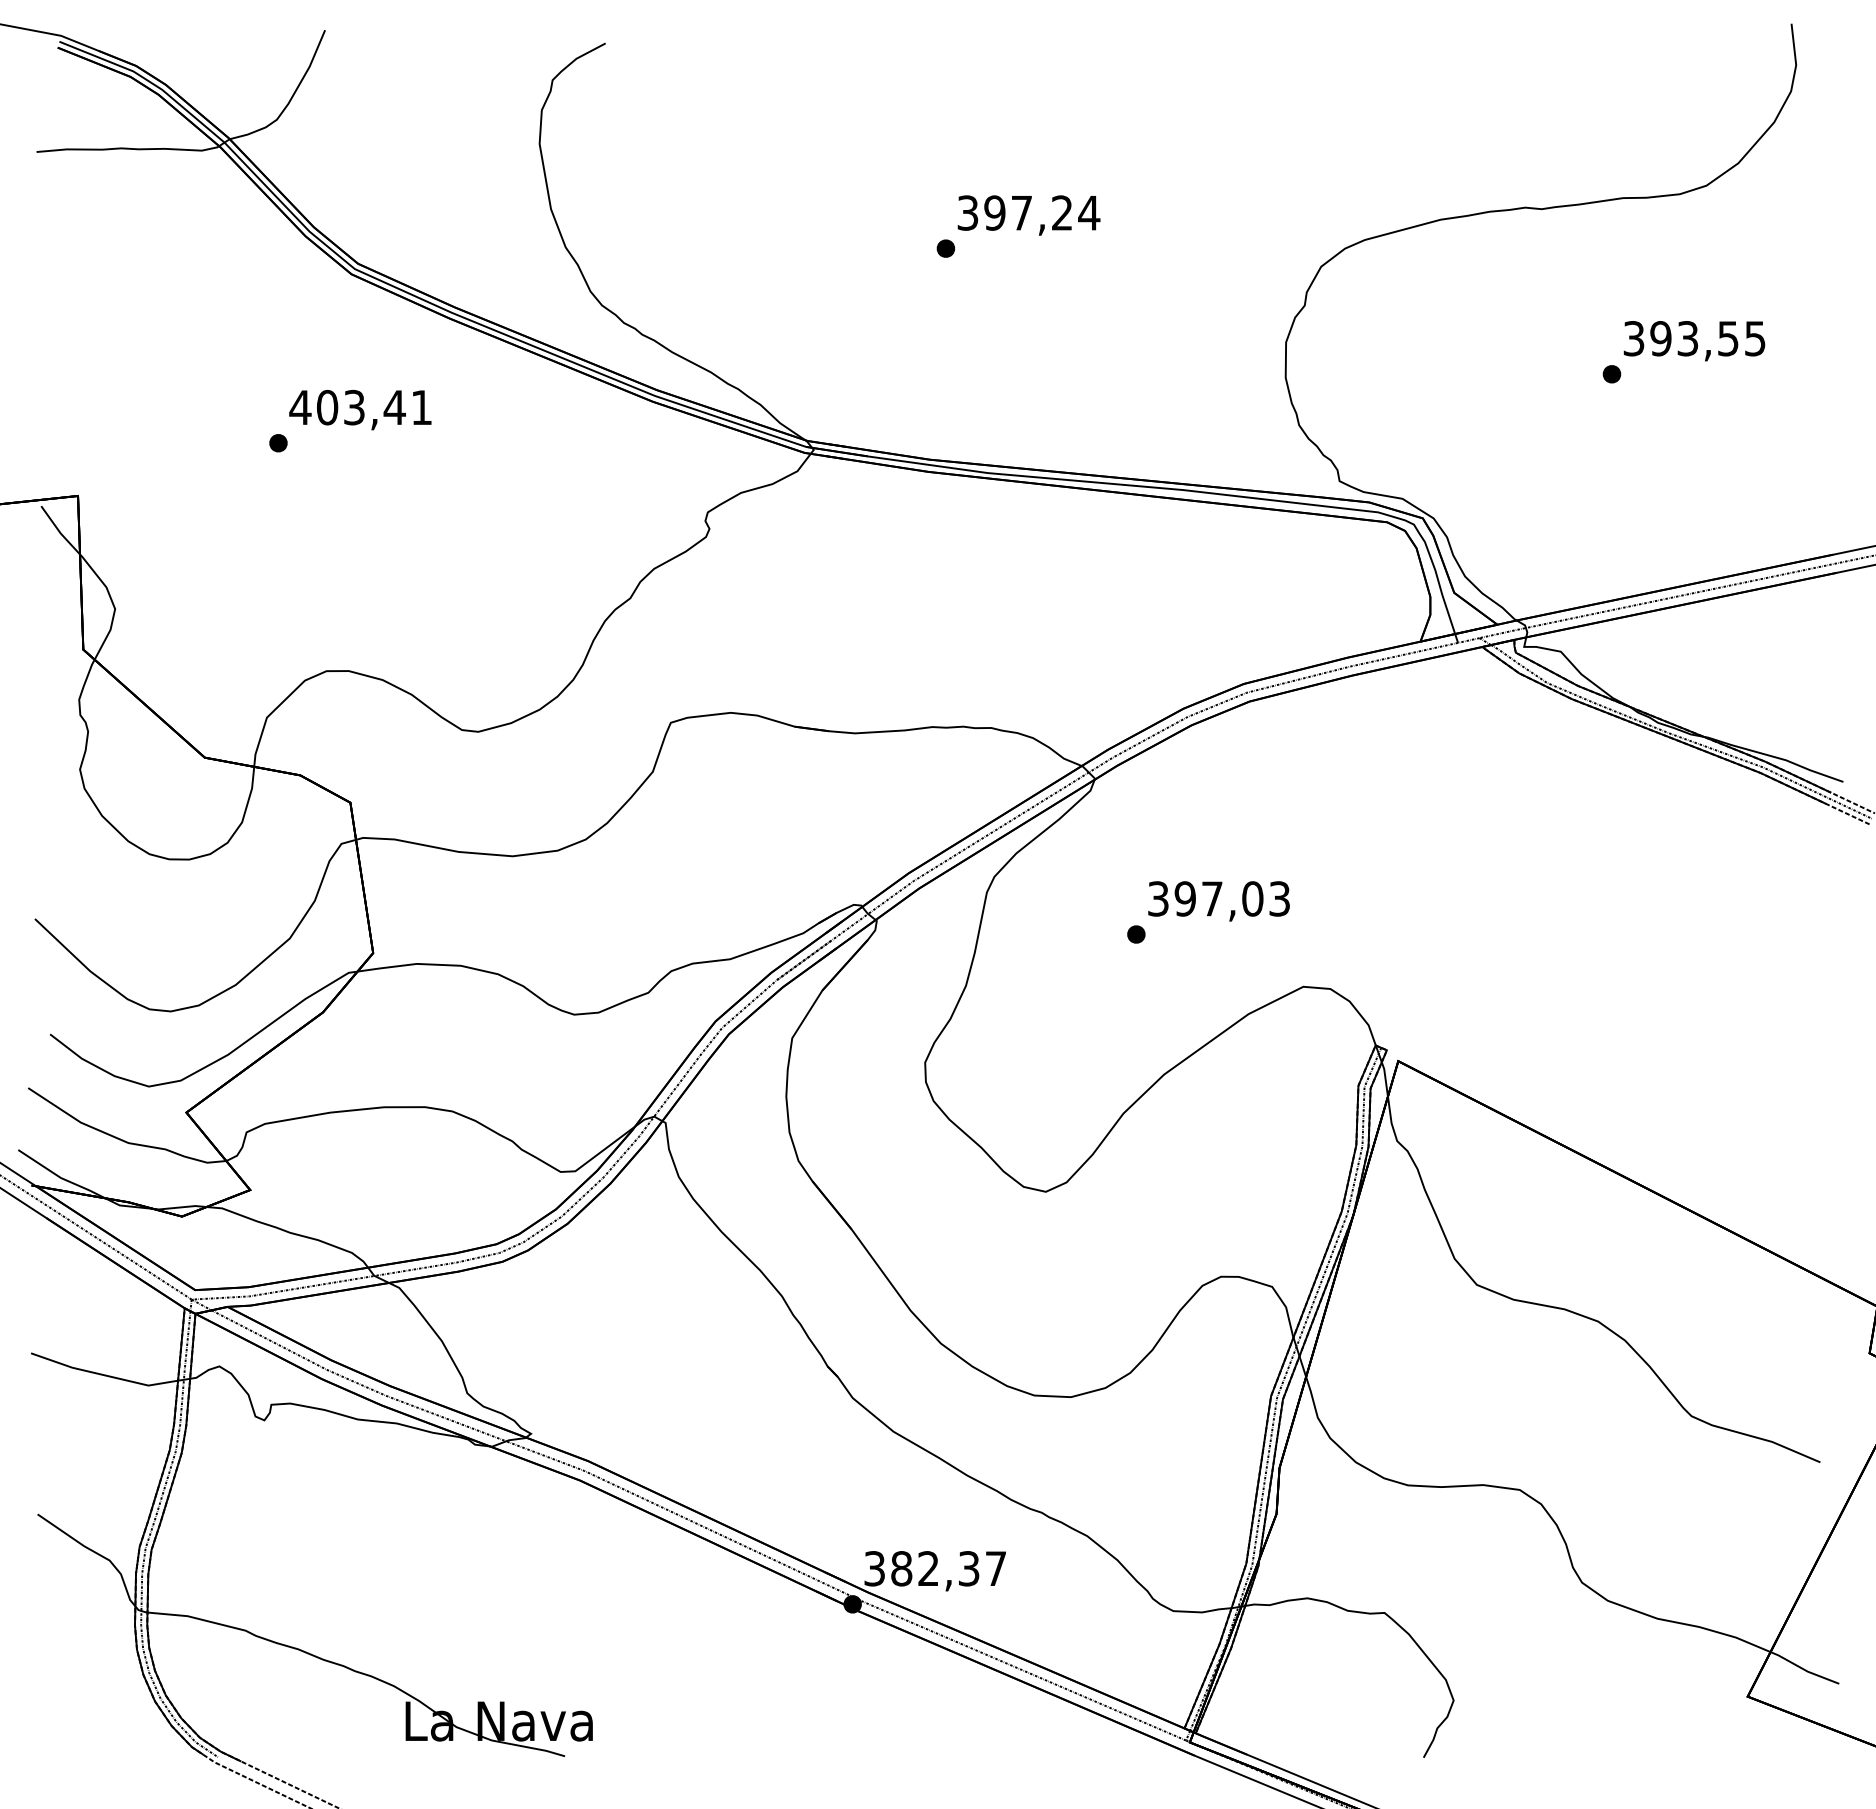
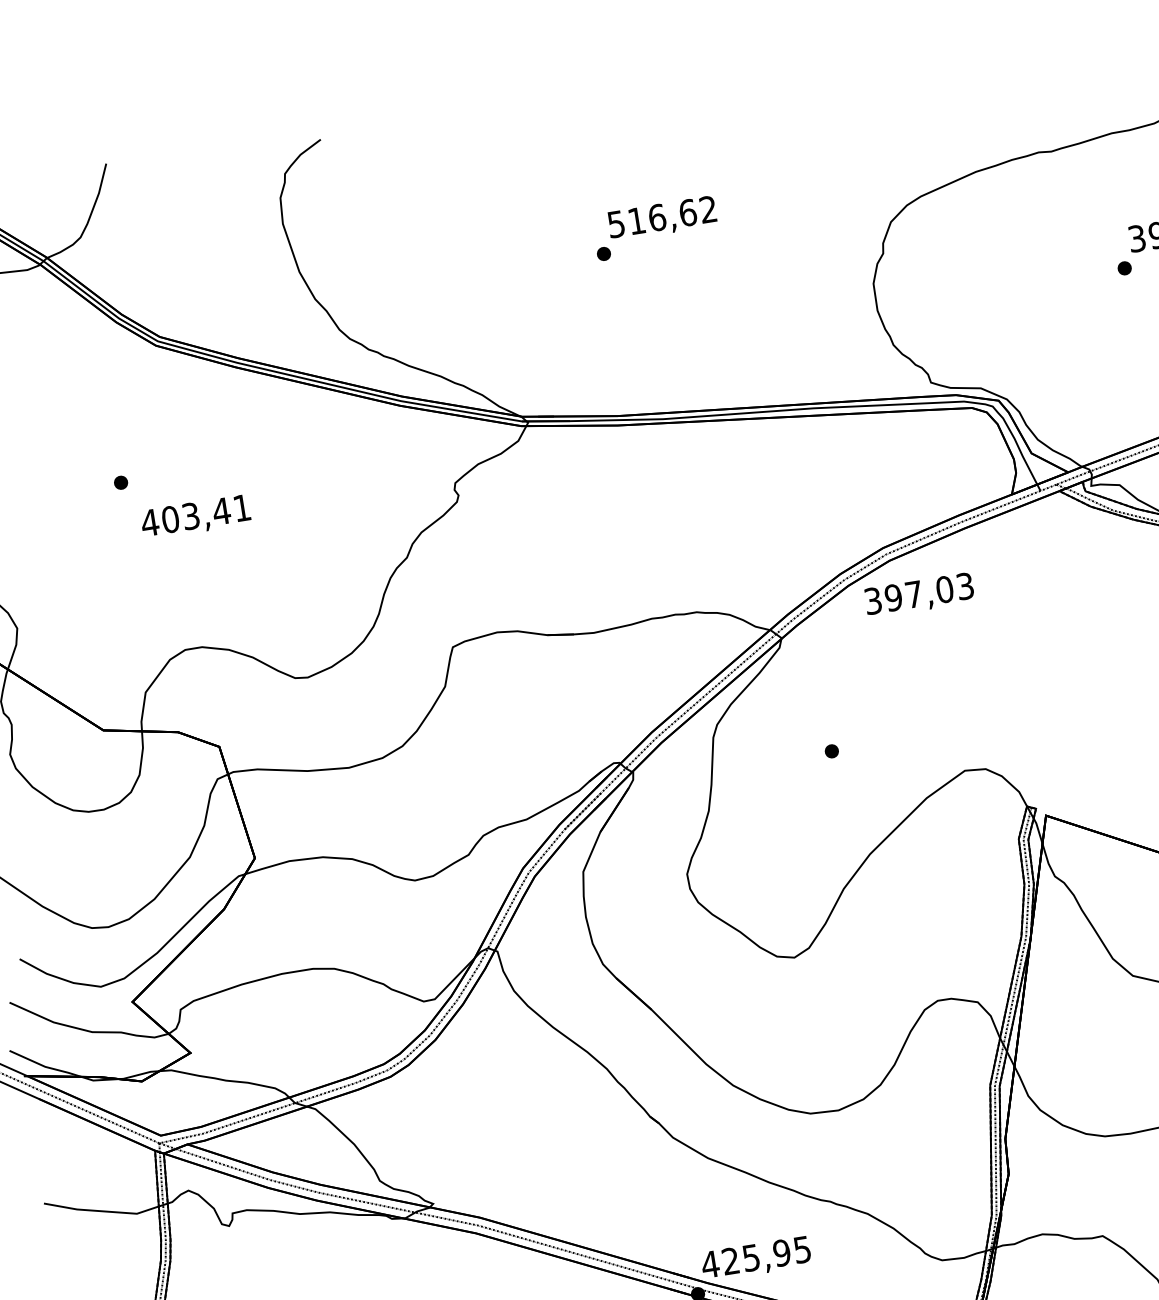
text: (1029, 212) -> (663, 216), 397,24 -> 516,62
text: (360, 410) -> (195, 517), moved
text: (1218, 901) -> (919, 595), moved
text: (934, 1568) -> (755, 1257), 382,37 -> 425,95

